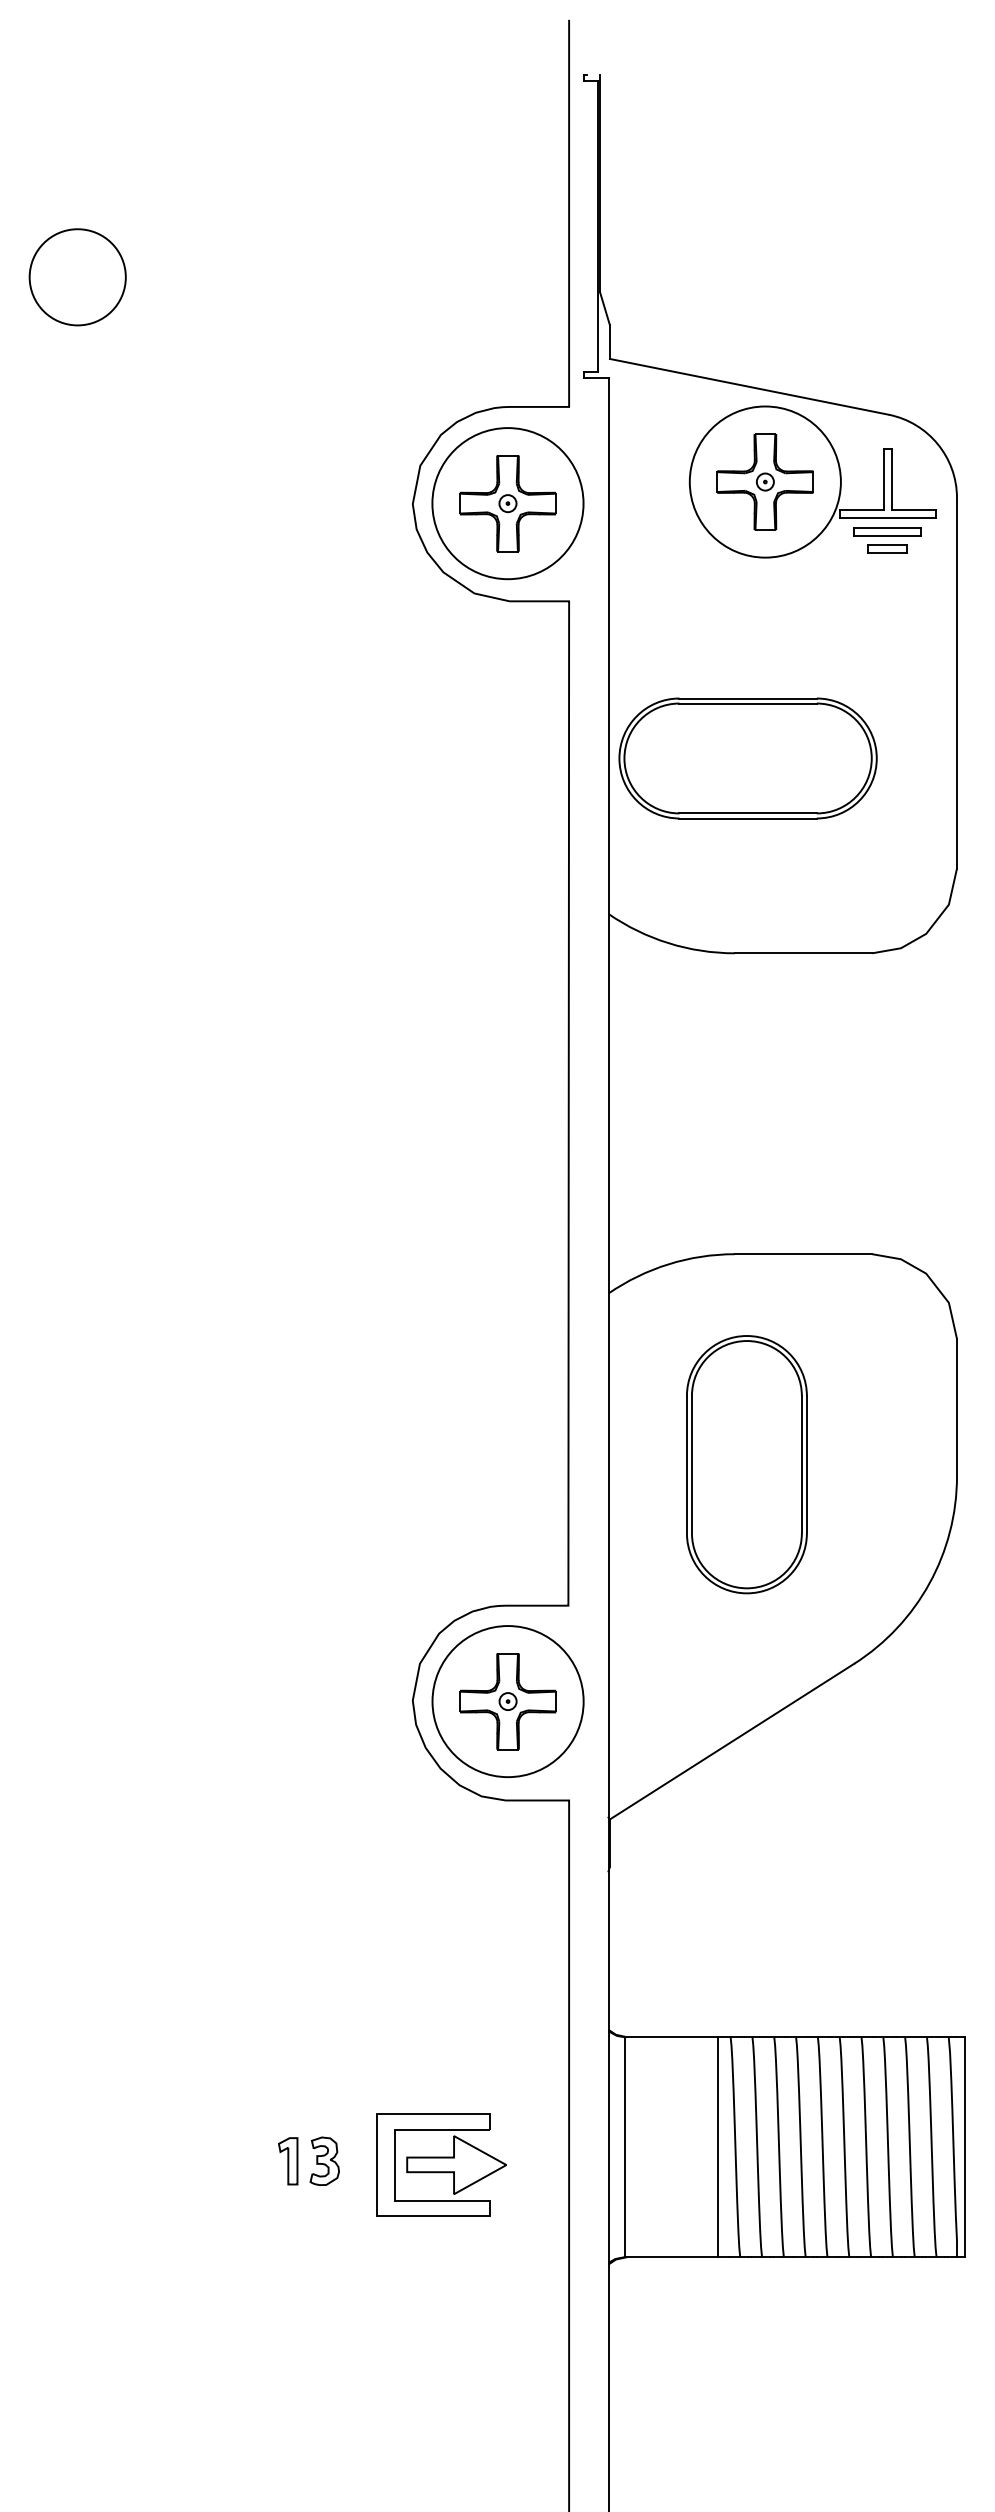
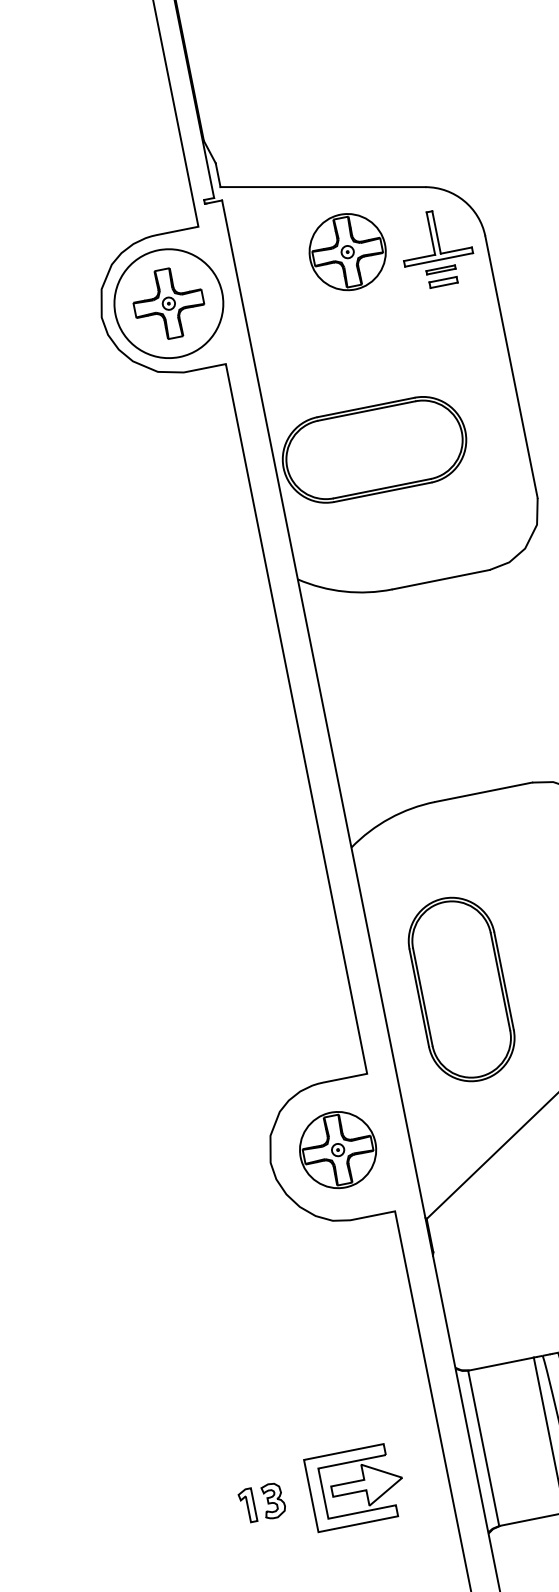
circle: (764, 481) -> (347, 251), size x0.7
part: (887, 531) -> (440, 269), size x0.6
part: (746, 1464) -> (461, 989), moved
circle: (507, 1701) -> (337, 1150), size x0.7

